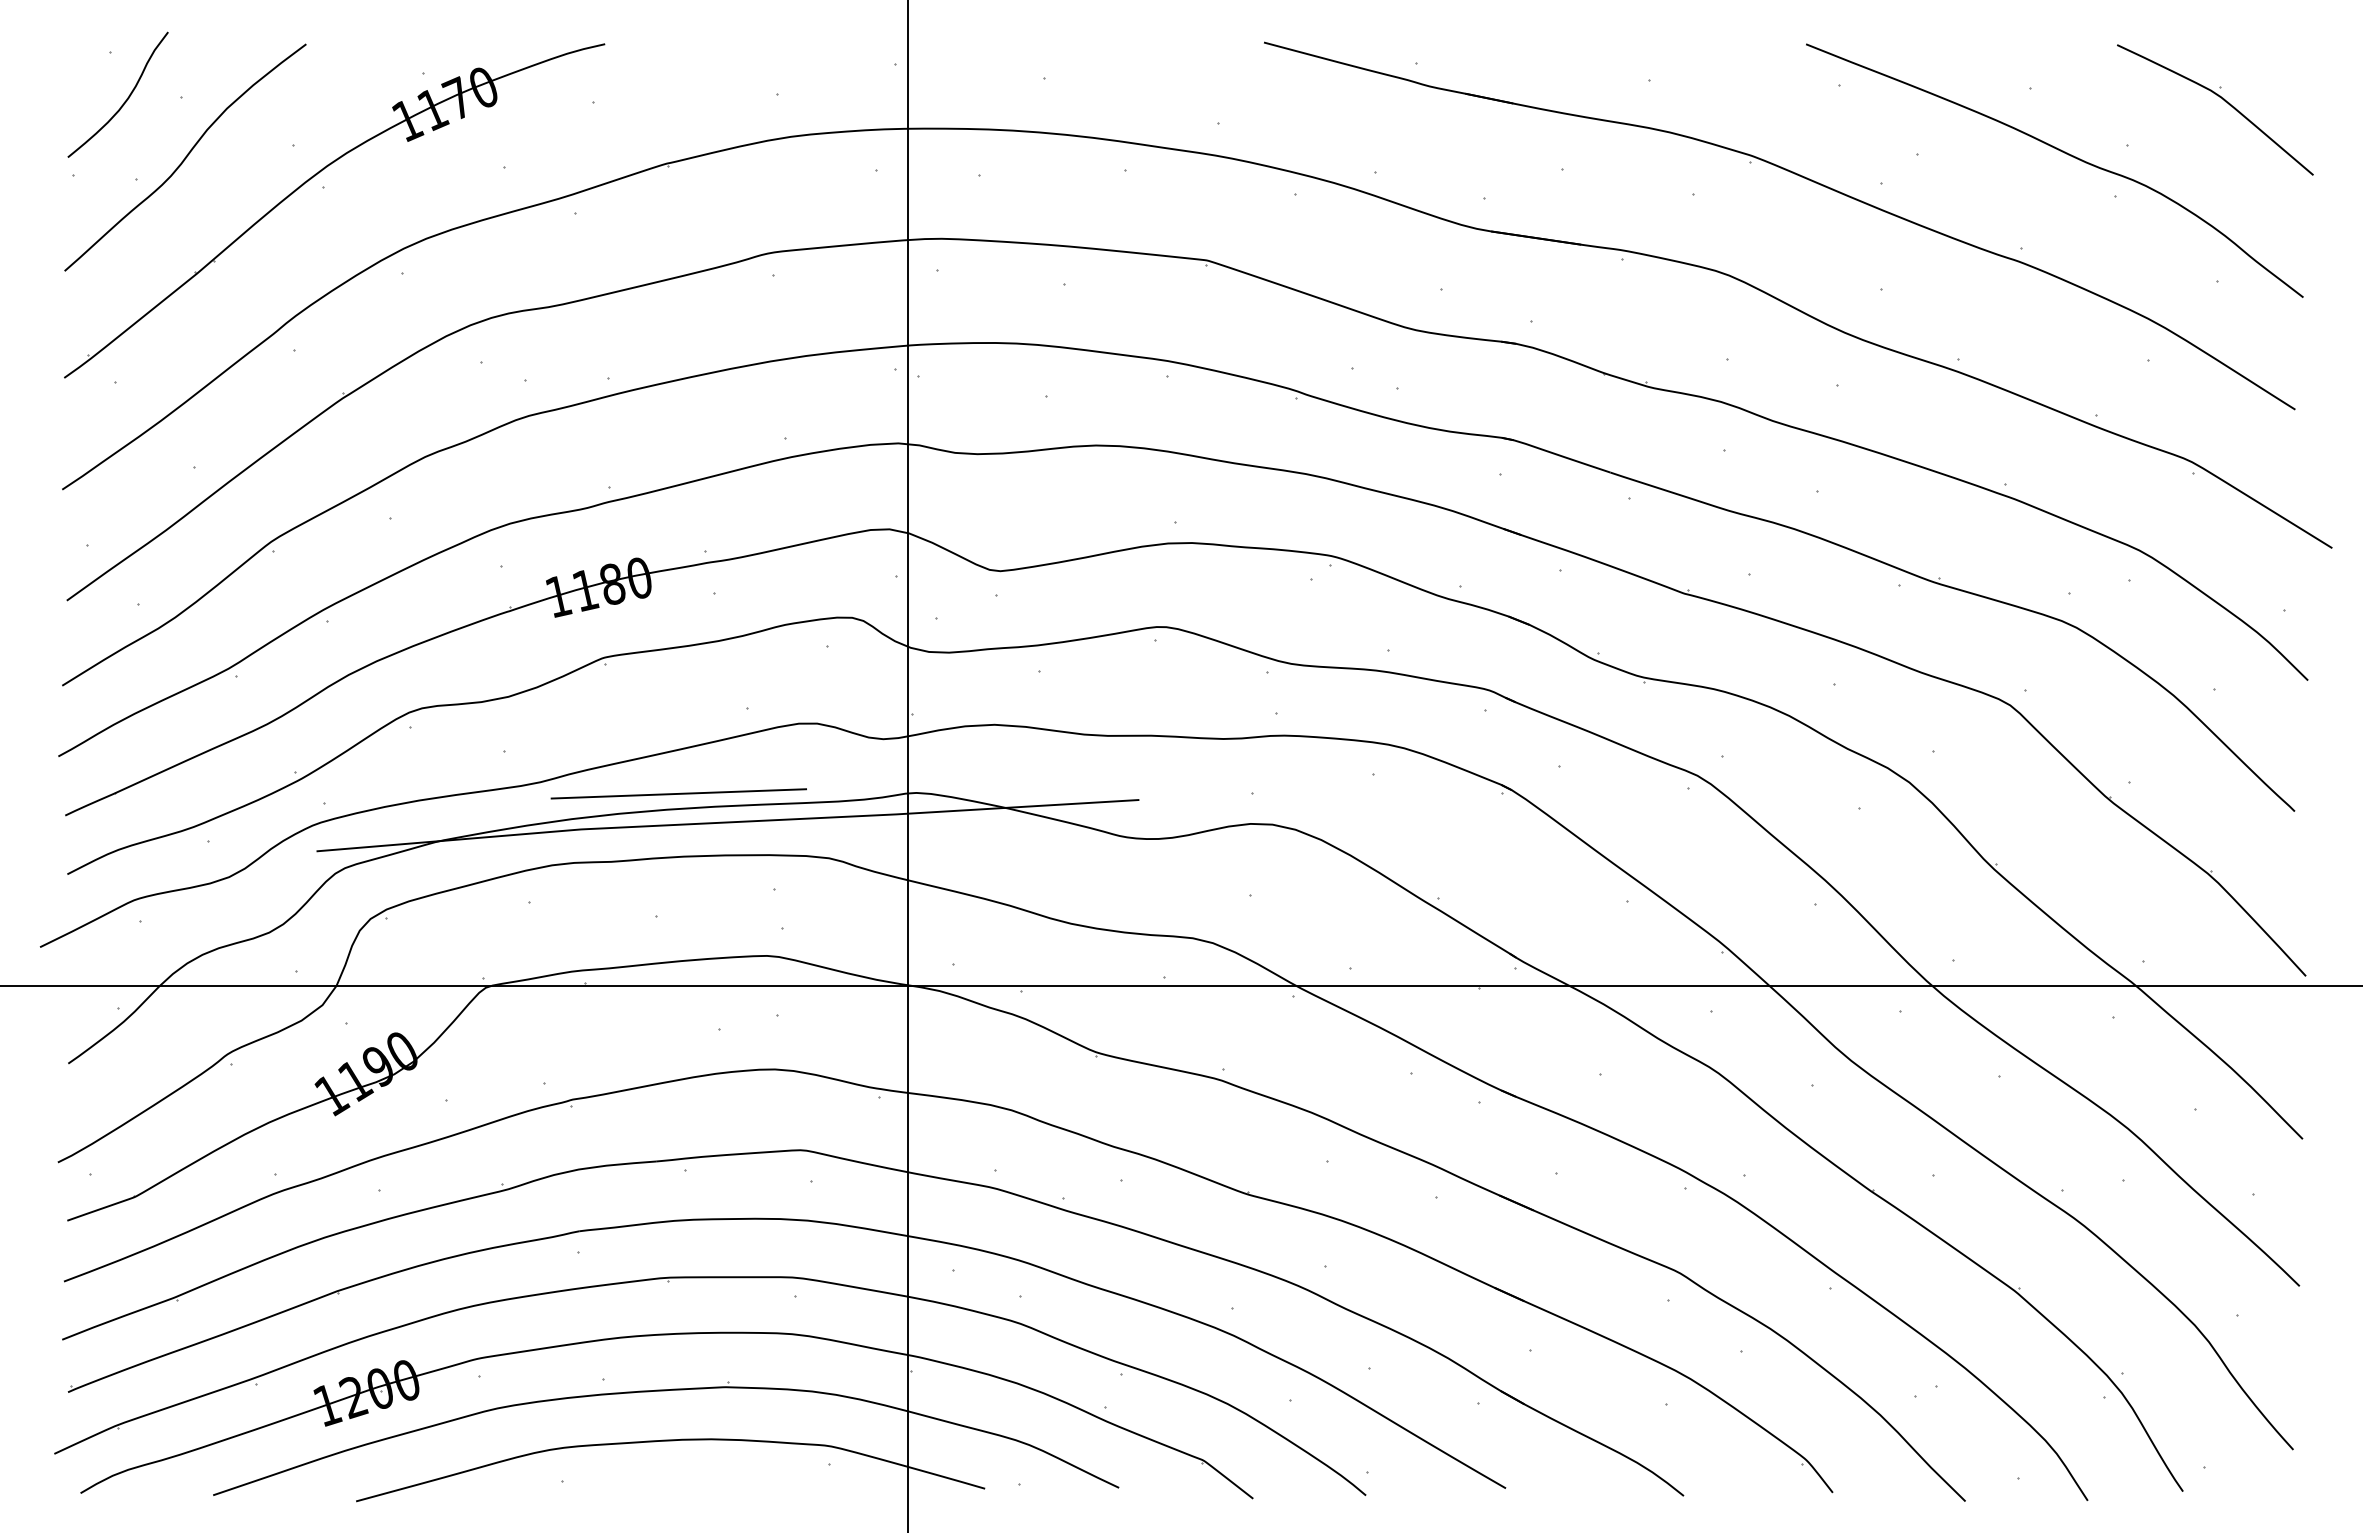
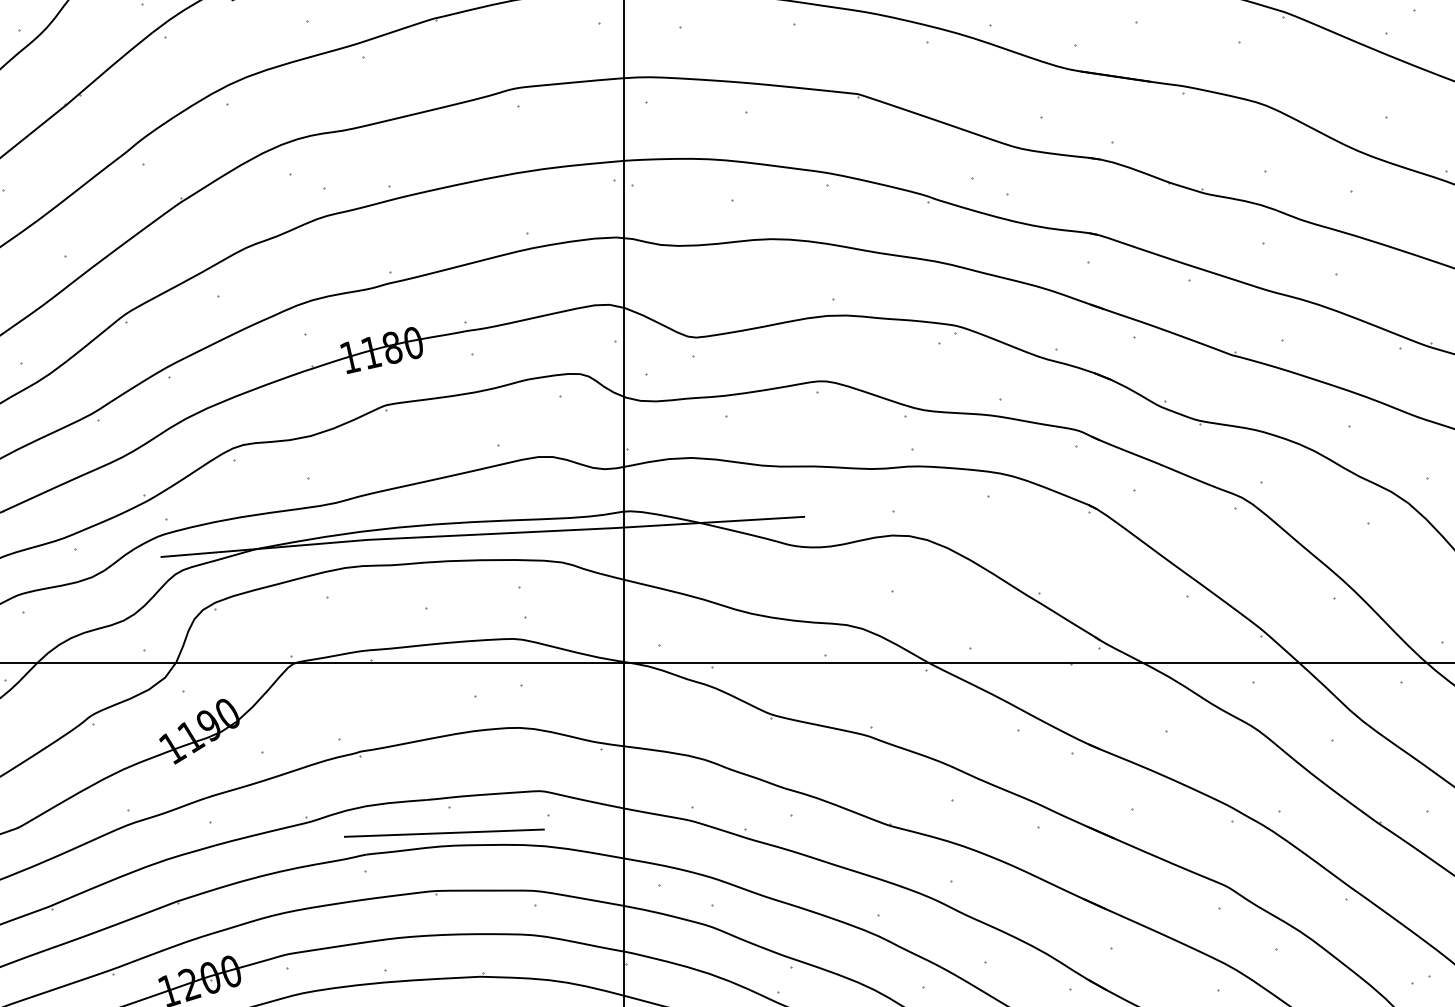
line: (678, 793) -> (444, 832), moved

